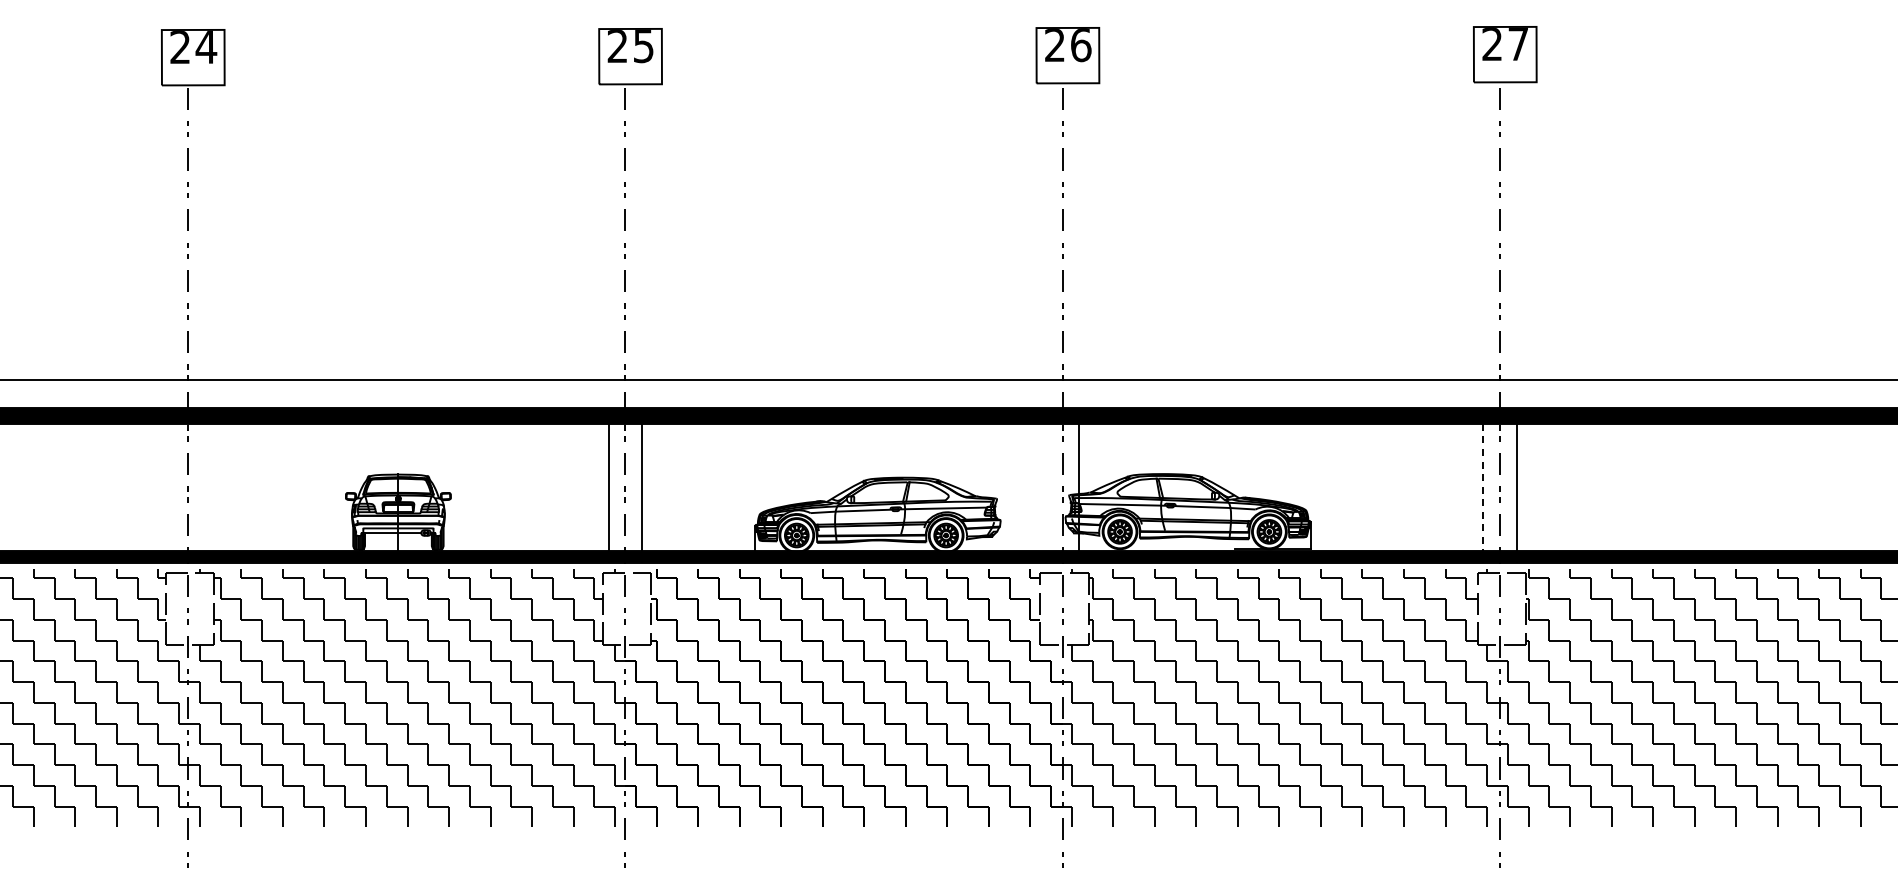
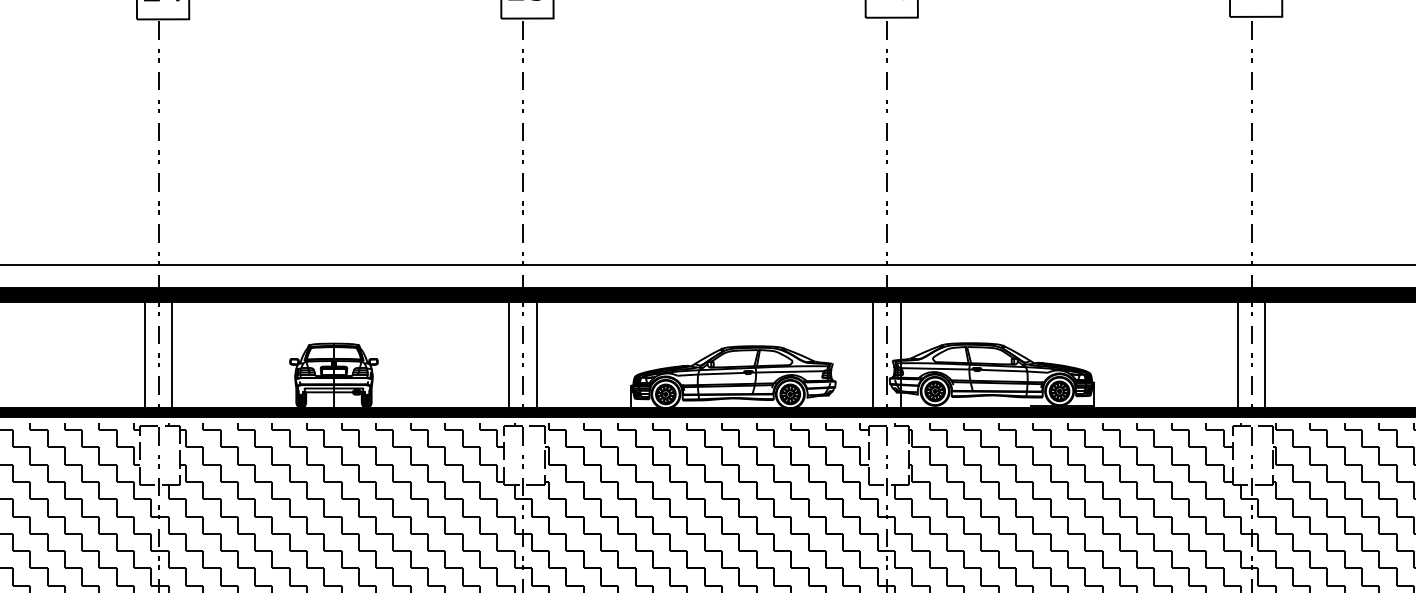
line: (171, 487) -> (144, 354), added
line: (204, 487) -> (172, 354), added
line: (1045, 487) -> (873, 354), added
line: (1483, 487) -> (1237, 354), dashed -> solid

